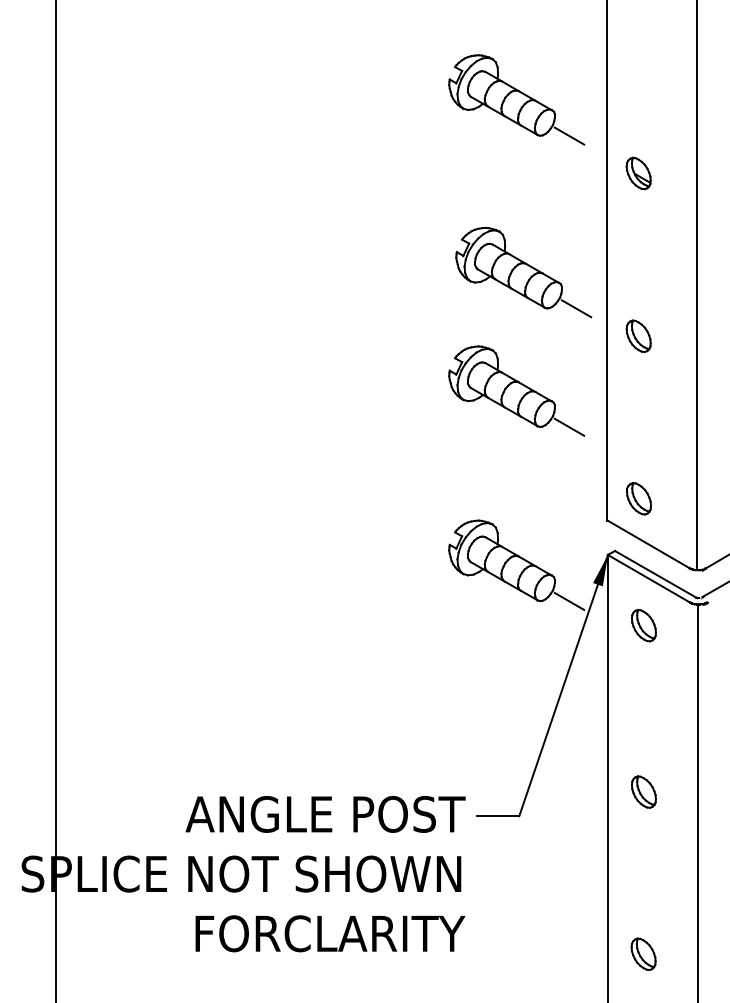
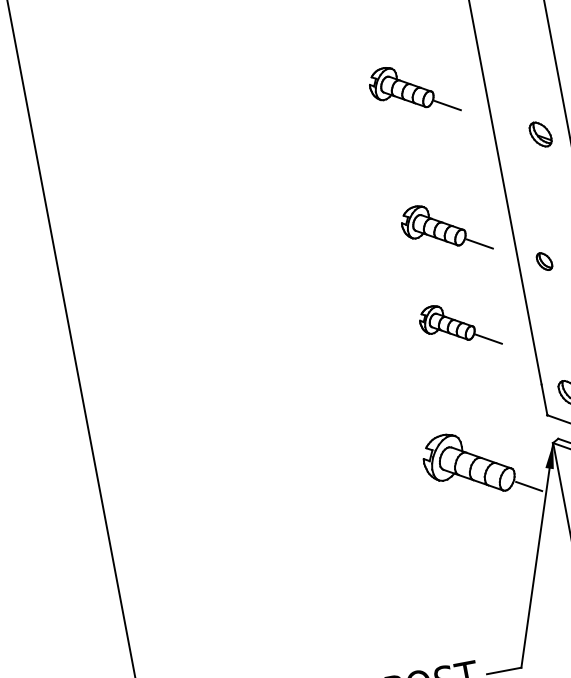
part: (516, 99) -> (409, 89), size x0.7
part: (638, 173) -> (540, 134), moved
part: (523, 272) -> (441, 227), size x0.7
part: (638, 335) -> (544, 261), size x0.7
part: (516, 390) -> (454, 324), size x0.6

